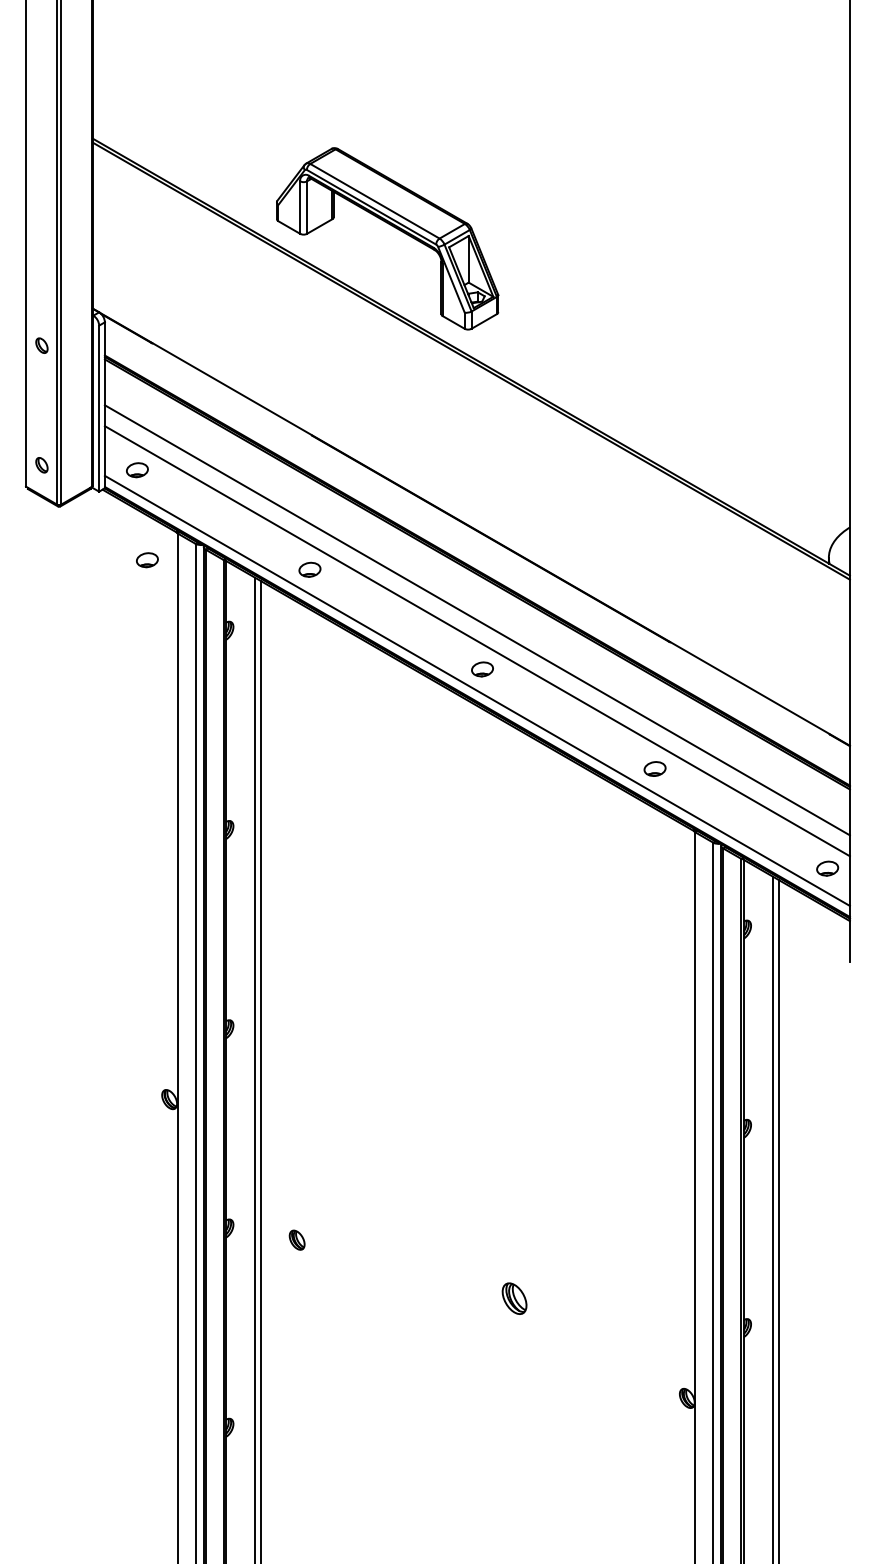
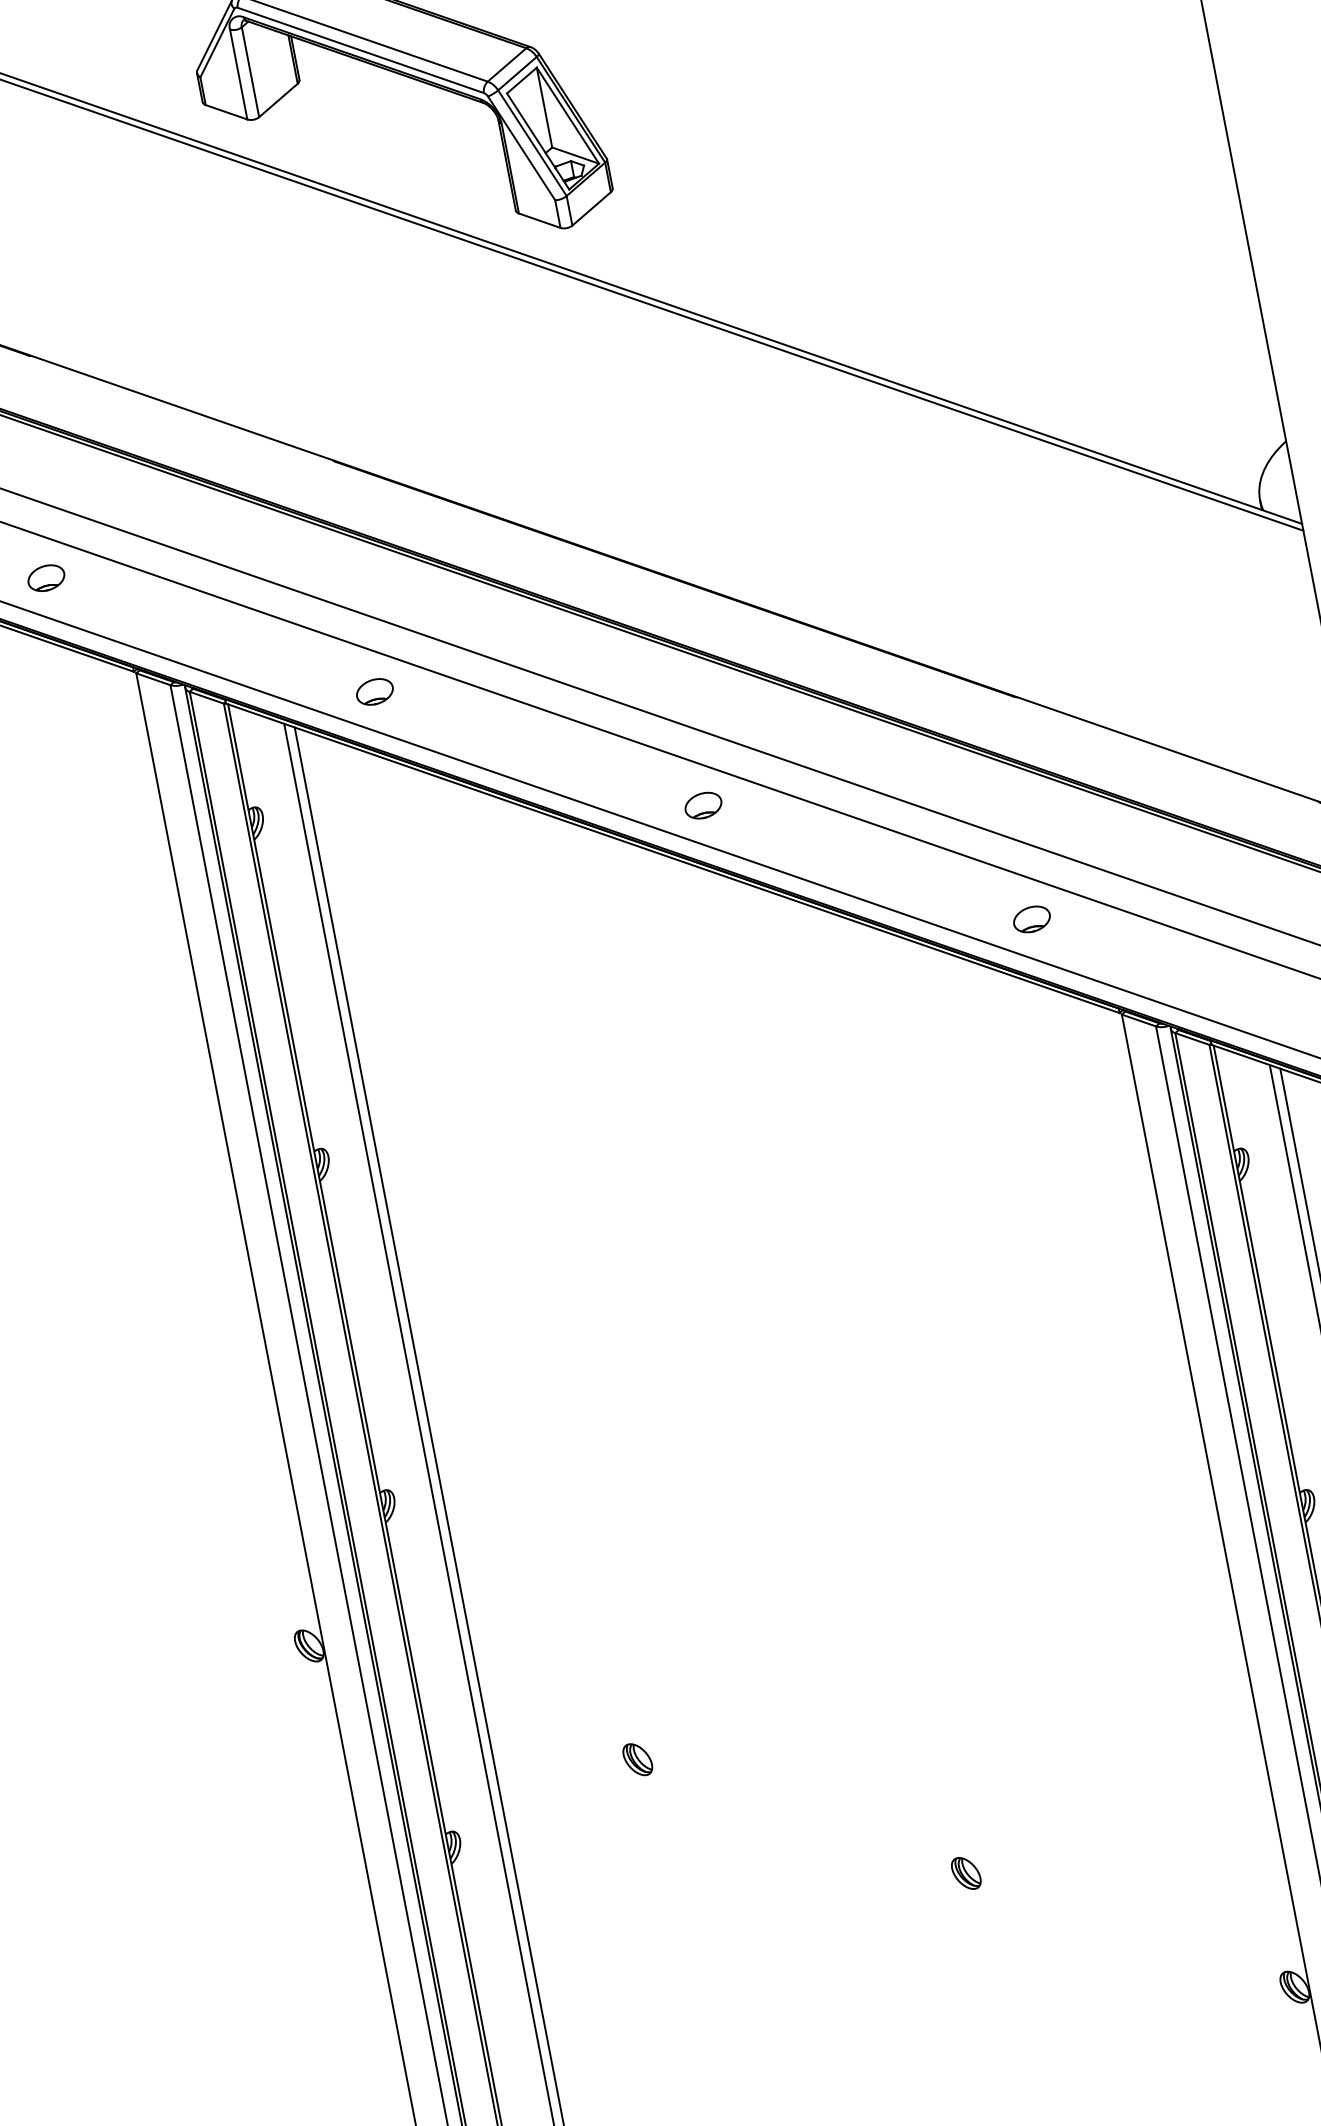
part: (147, 560) -> (93, 729), removed
part: (296, 1239) -> (636, 1758), moved
part: (514, 1298) -> (965, 1872), size x0.62

